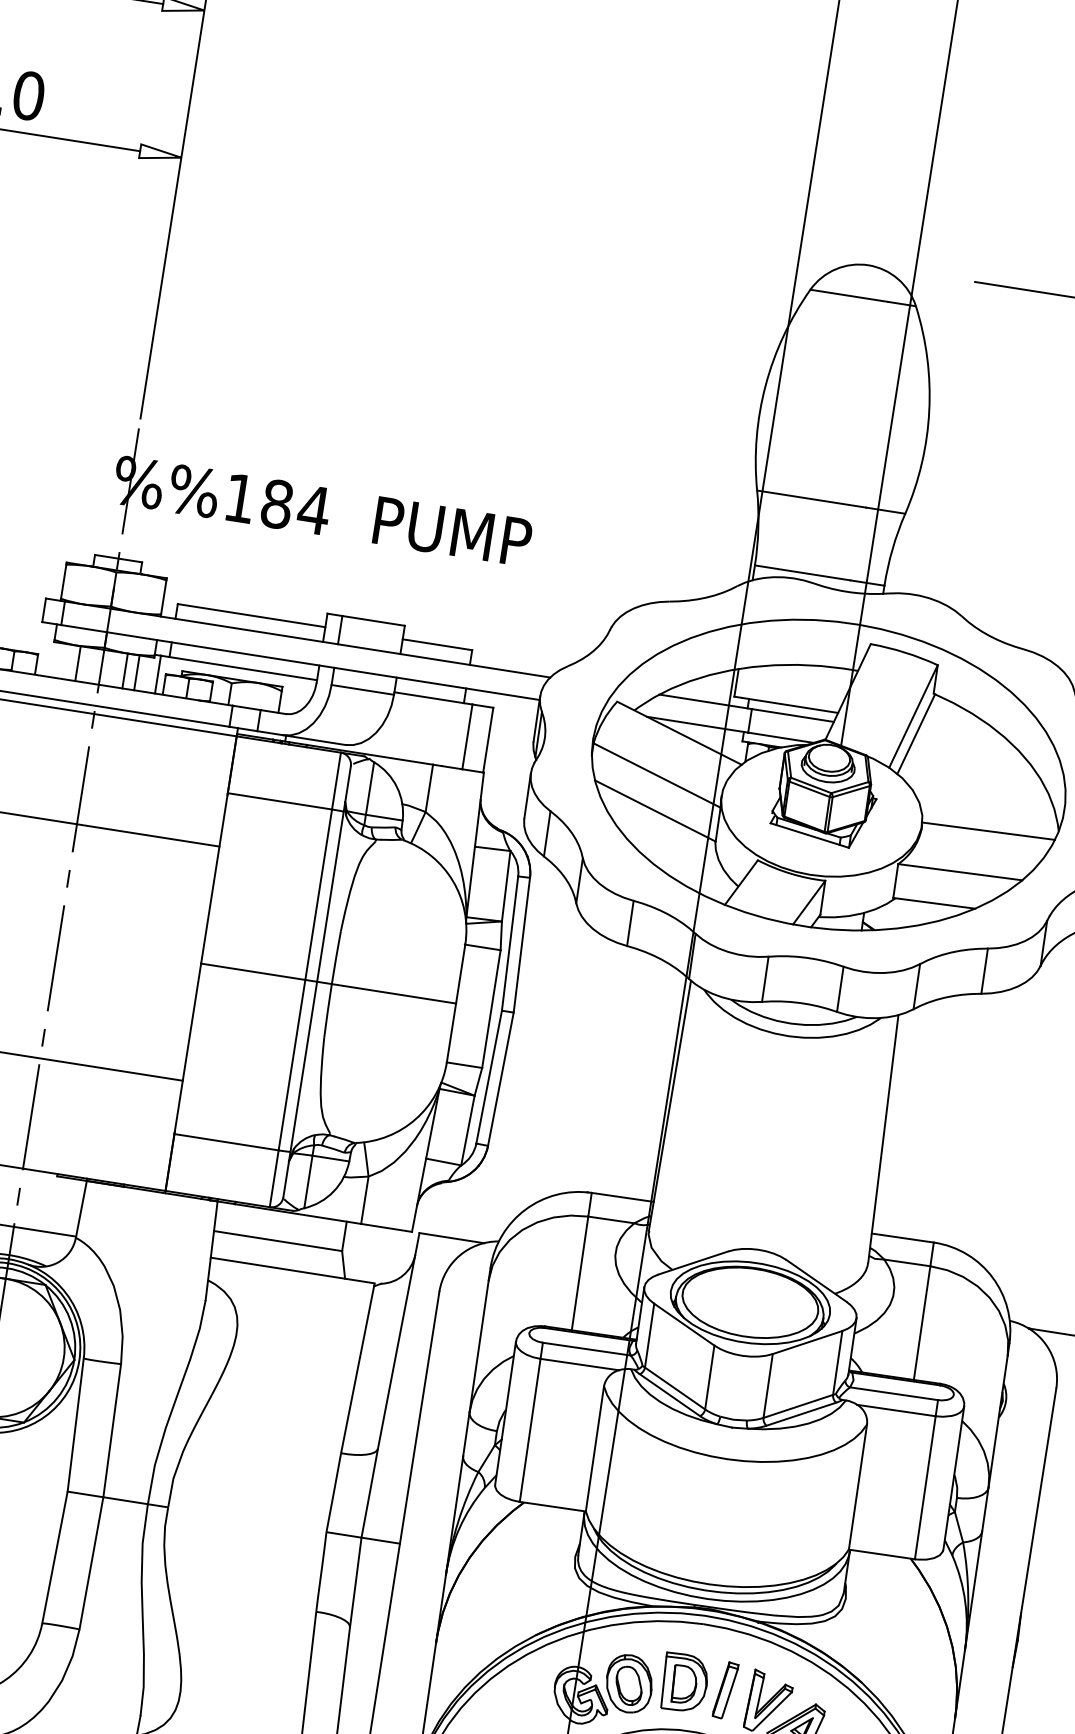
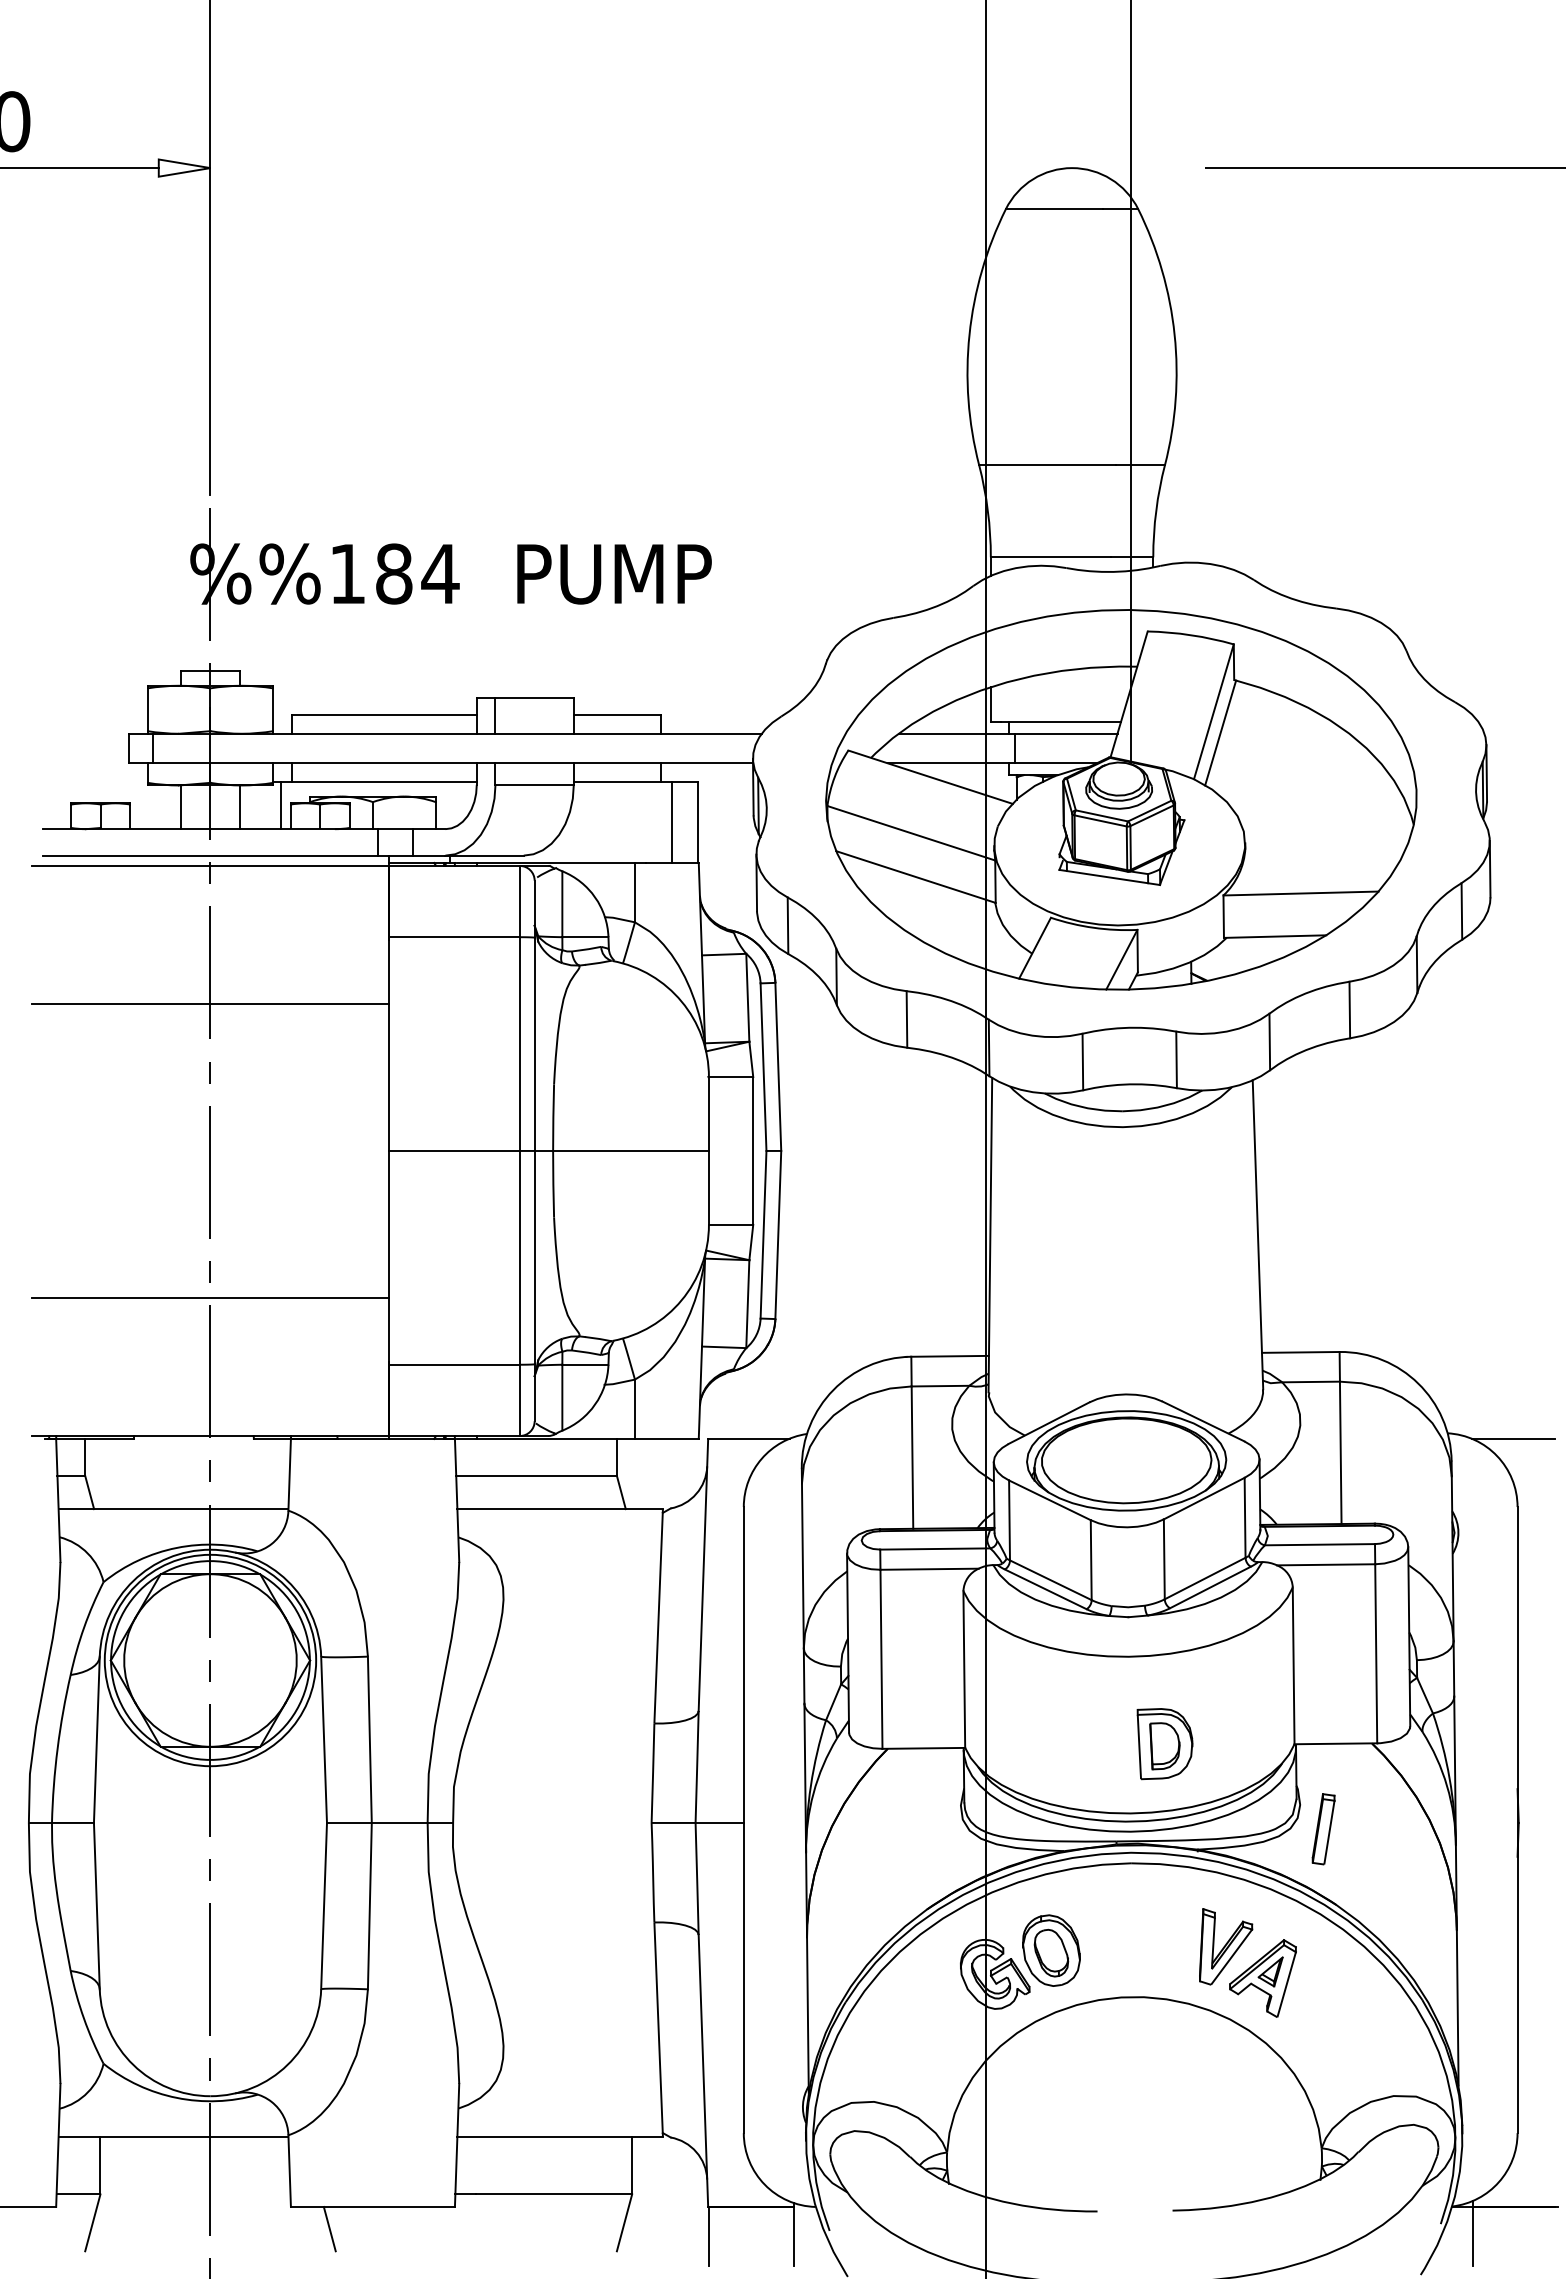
line: (136, 672) -> (254, 807), removed
line: (988, 830) -> (1327, 837), removed
part: (684, 1683) -> (1164, 1744), moved
part: (725, 1690) -> (1323, 1829), moved

